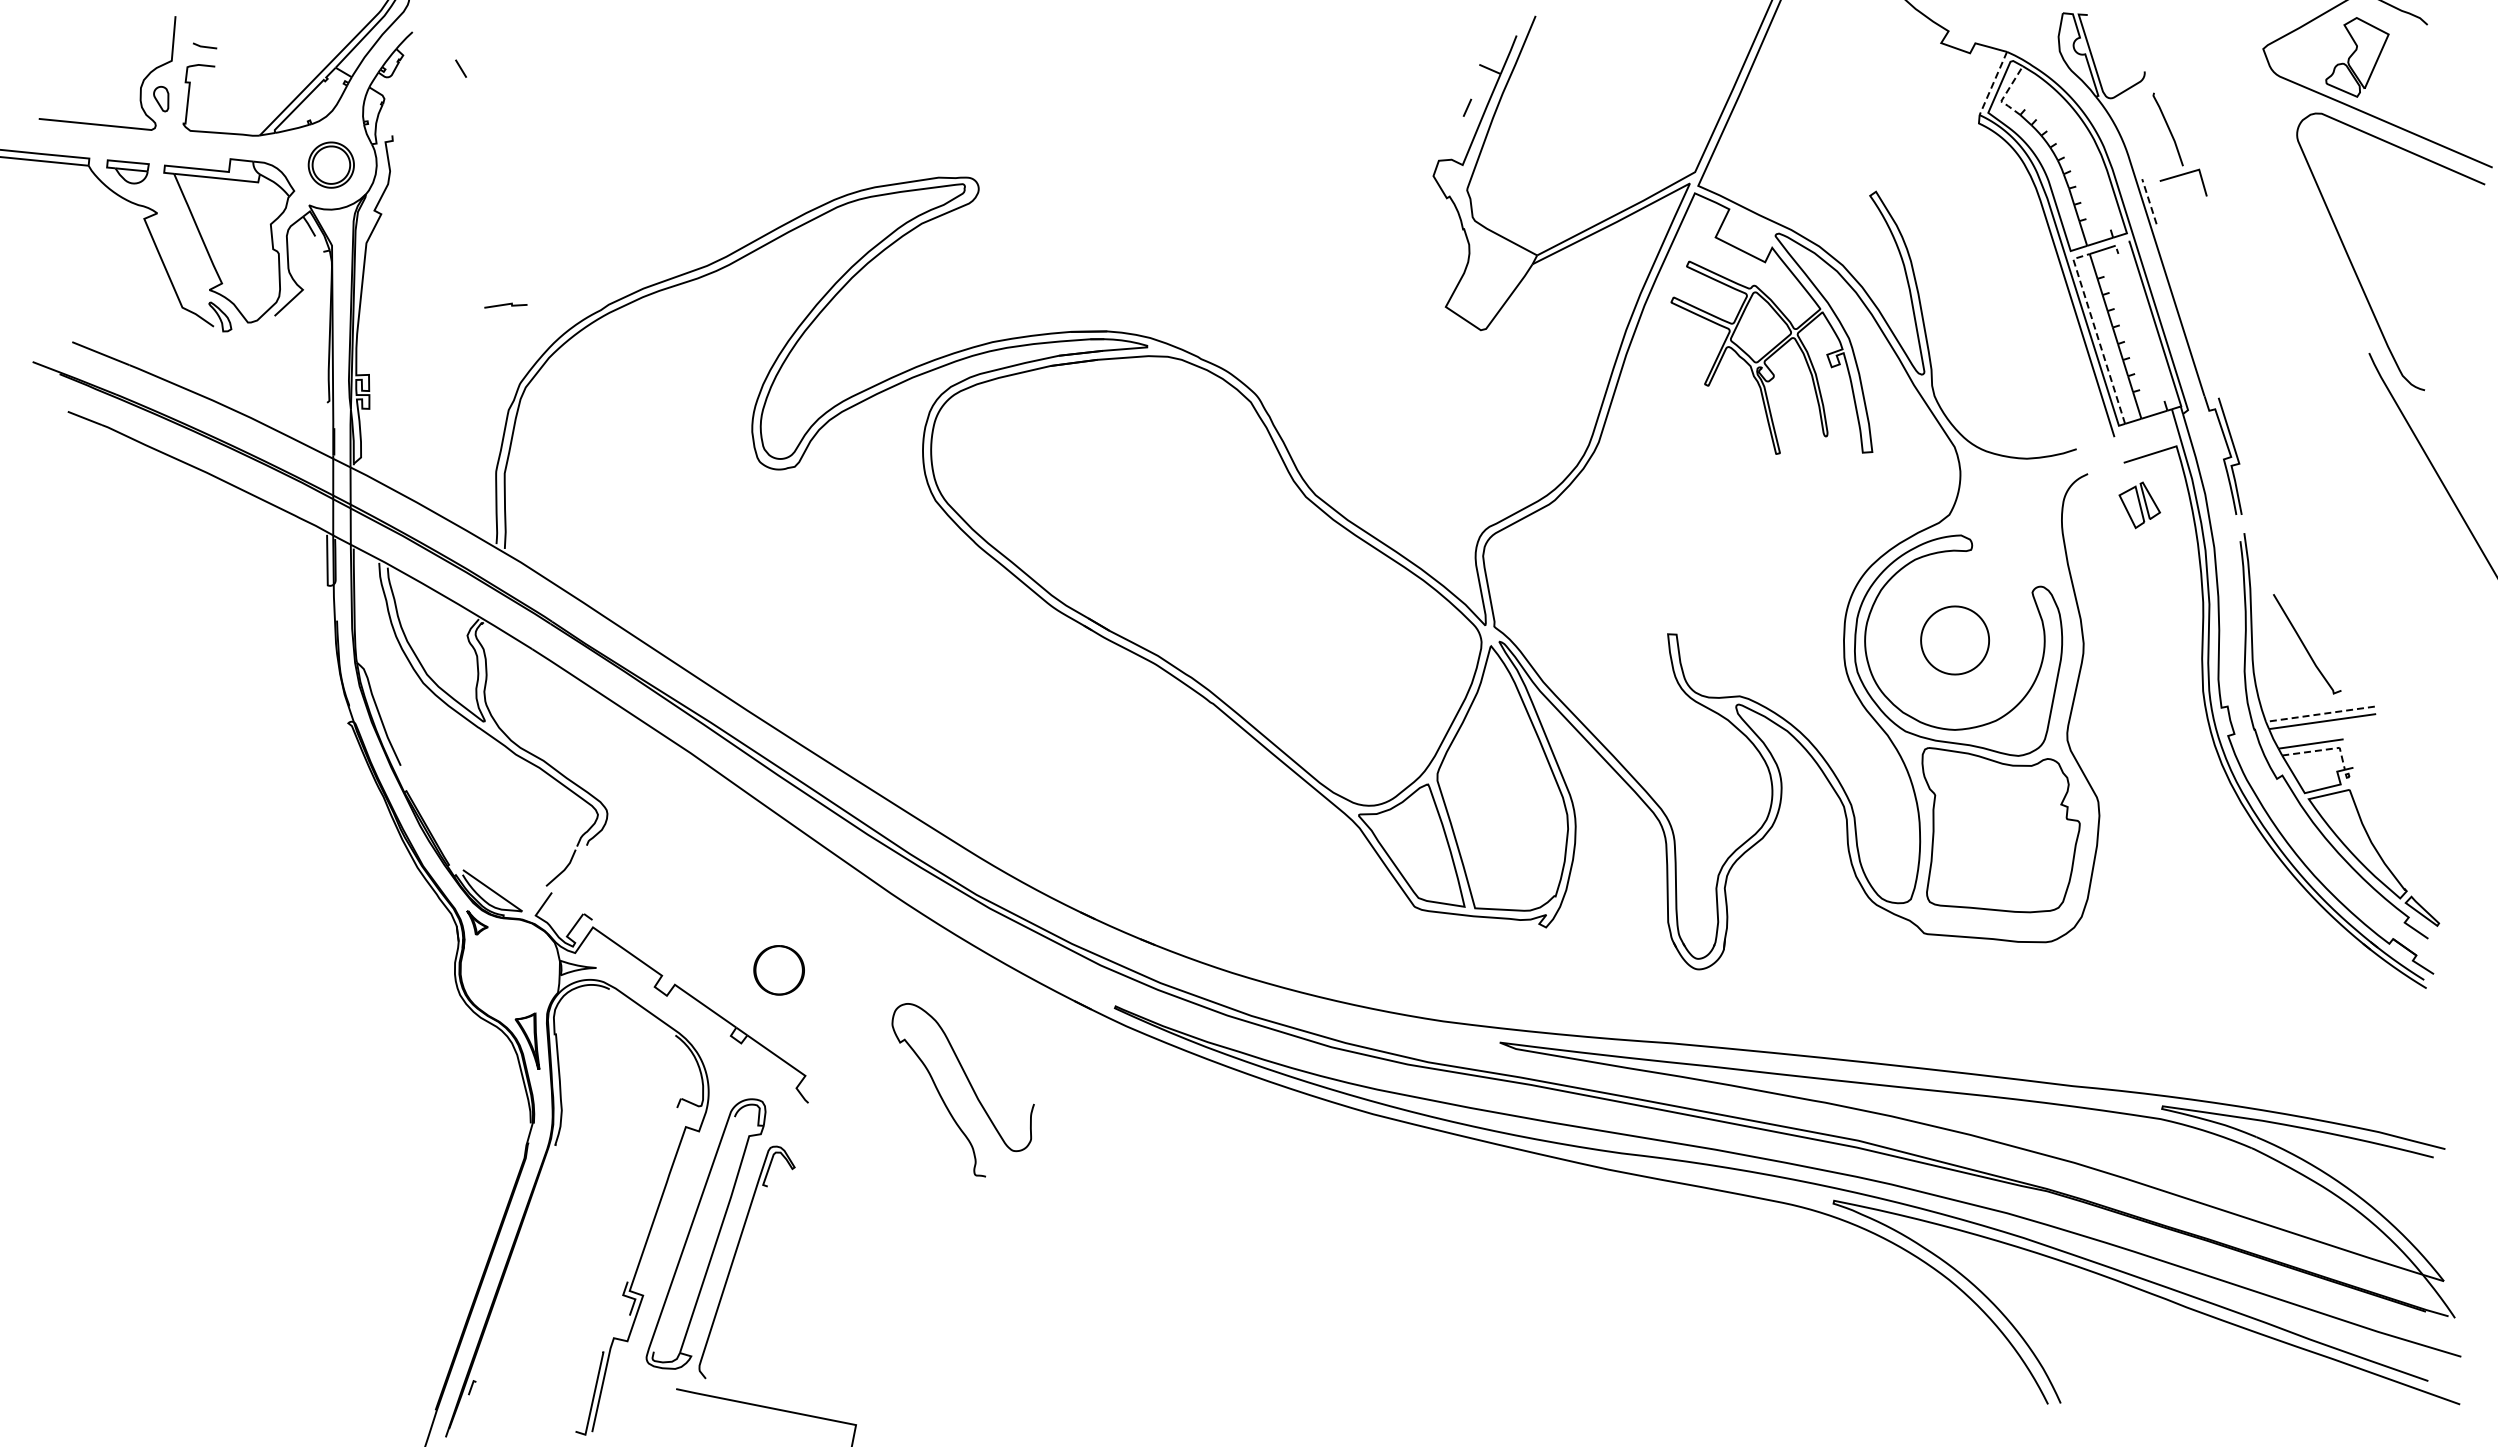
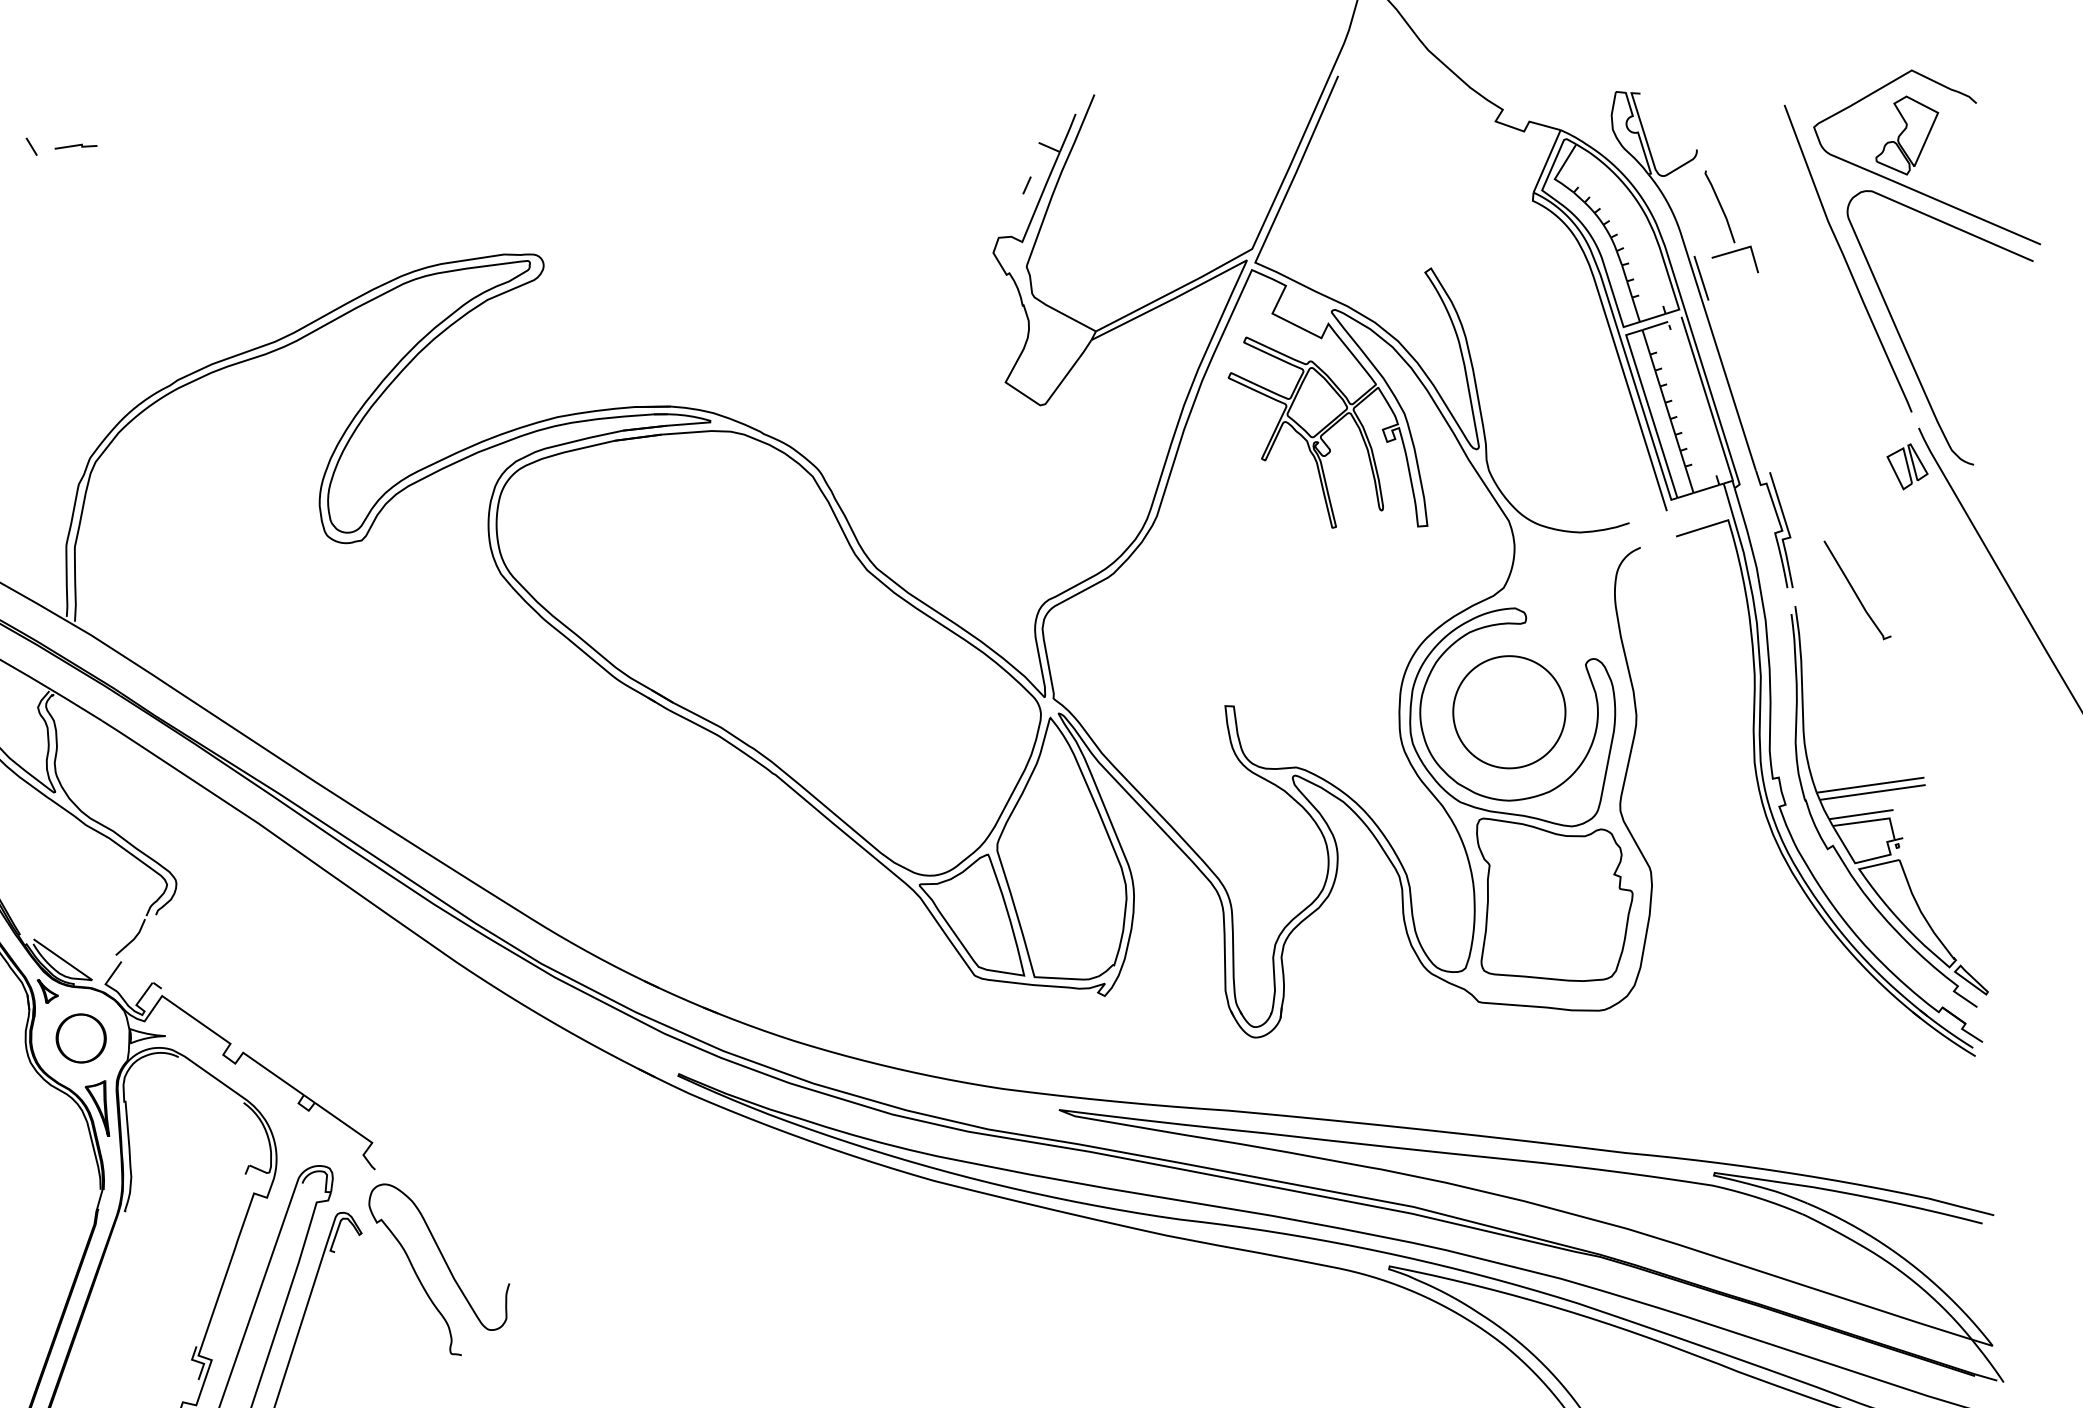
line: (1993, 83) -> (1547, 161), dashed -> solid
line: (2005, 94) -> (1559, 172), dashed -> solid
curve: (2295, 181) -> (1845, 258), added
line: (2149, 201) -> (1701, 278), dashed -> solid
line: (505, 305) -> (75, 146), moved
line: (2096, 332) -> (1649, 407), dashed -> solid
part: (2139, 505) -> (1907, 466), moved
part: (1954, 640) -> (1508, 712), size x1.67
curve: (2305, 645) -> (1855, 591), moved
line: (2320, 714) -> (1870, 785), dashed -> solid
line: (2322, 750) -> (1872, 821), dashed -> solid
part: (778, 970) -> (80, 1038), moved
curve: (970, 1086) -> (446, 1266), moved

